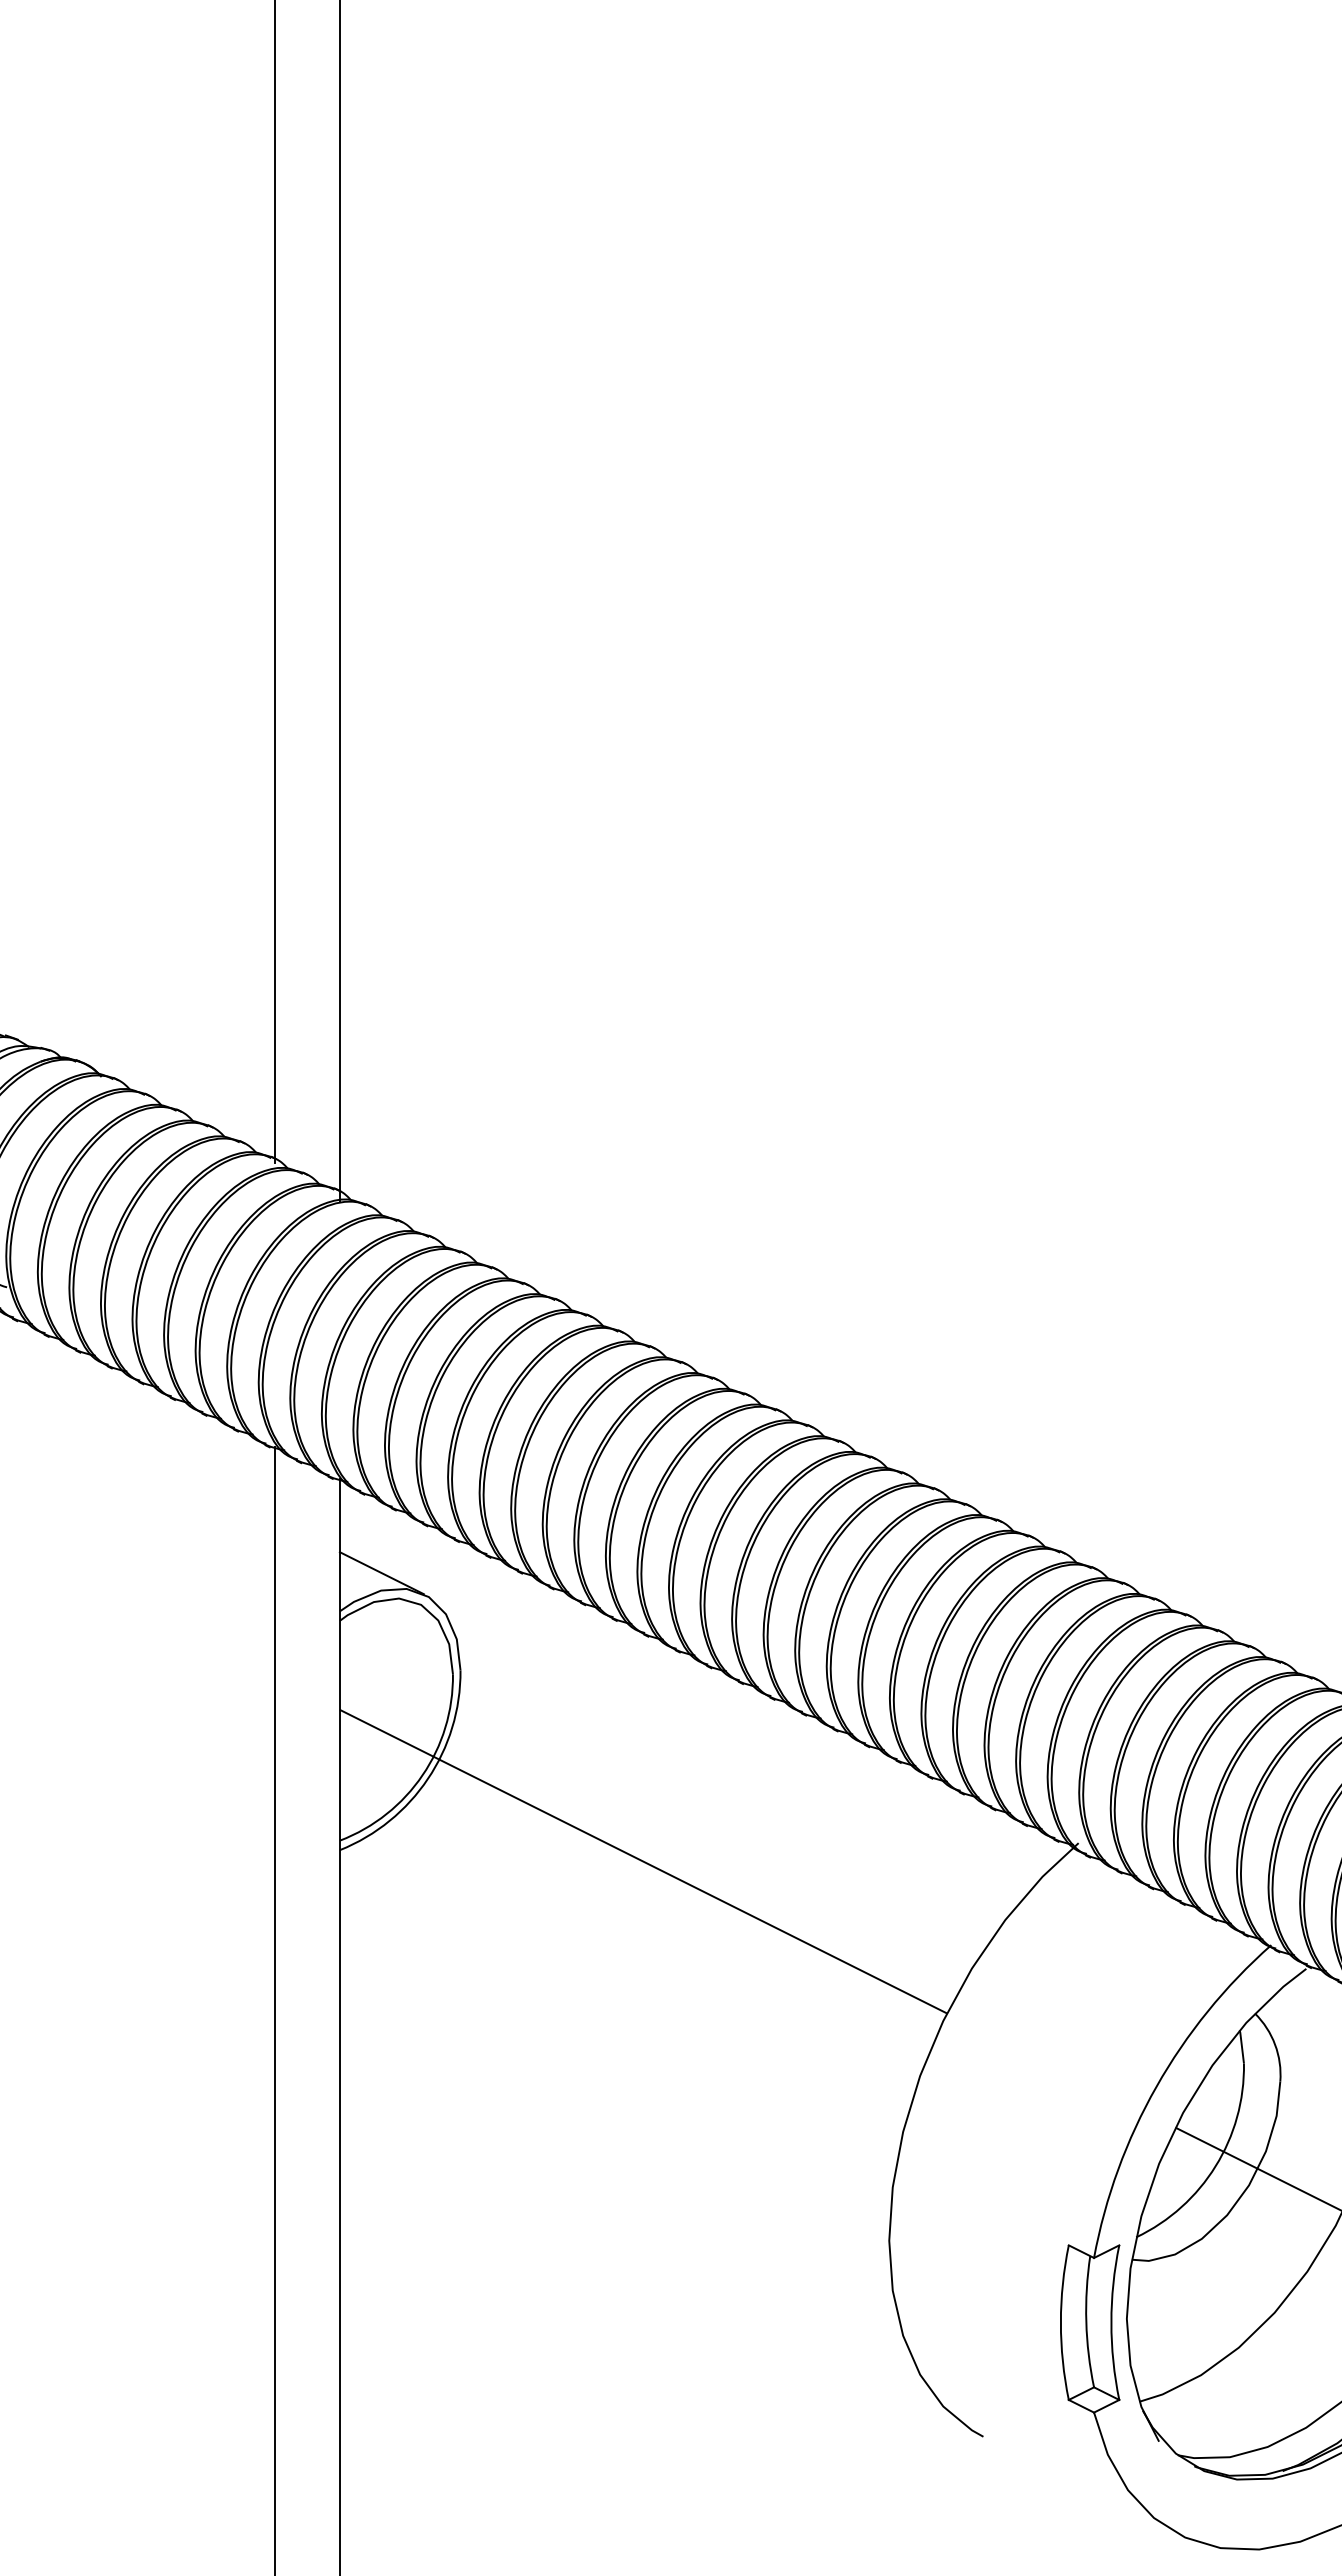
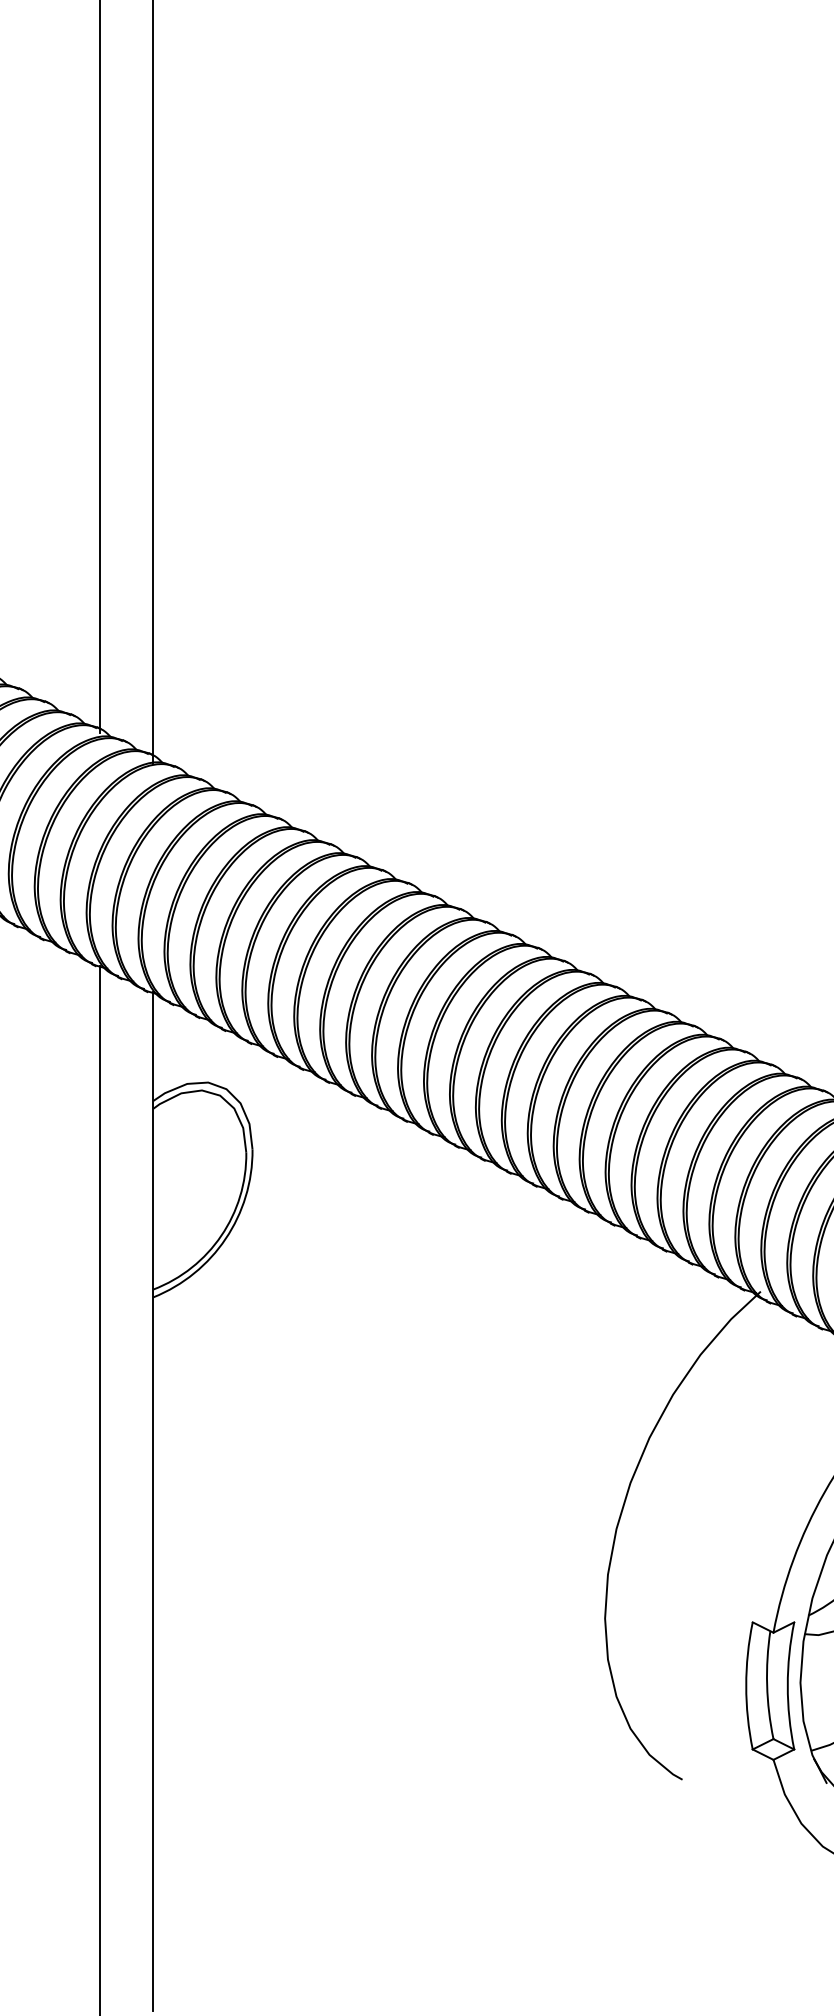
line: (381, 1573) -> (187, 1069), removed
line: (643, 1861) -> (403, 1306), removed

